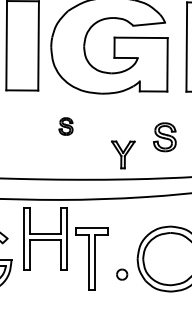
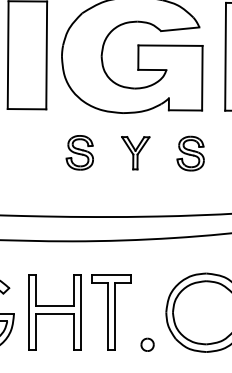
part: (65, 126) -> (79, 152), size x1.67
part: (164, 137) -> (190, 153), moved
part: (123, 154) -> (135, 152), moved
part: (45, 238) -> (55, 312), moved
part: (122, 274) -> (147, 344), moved

